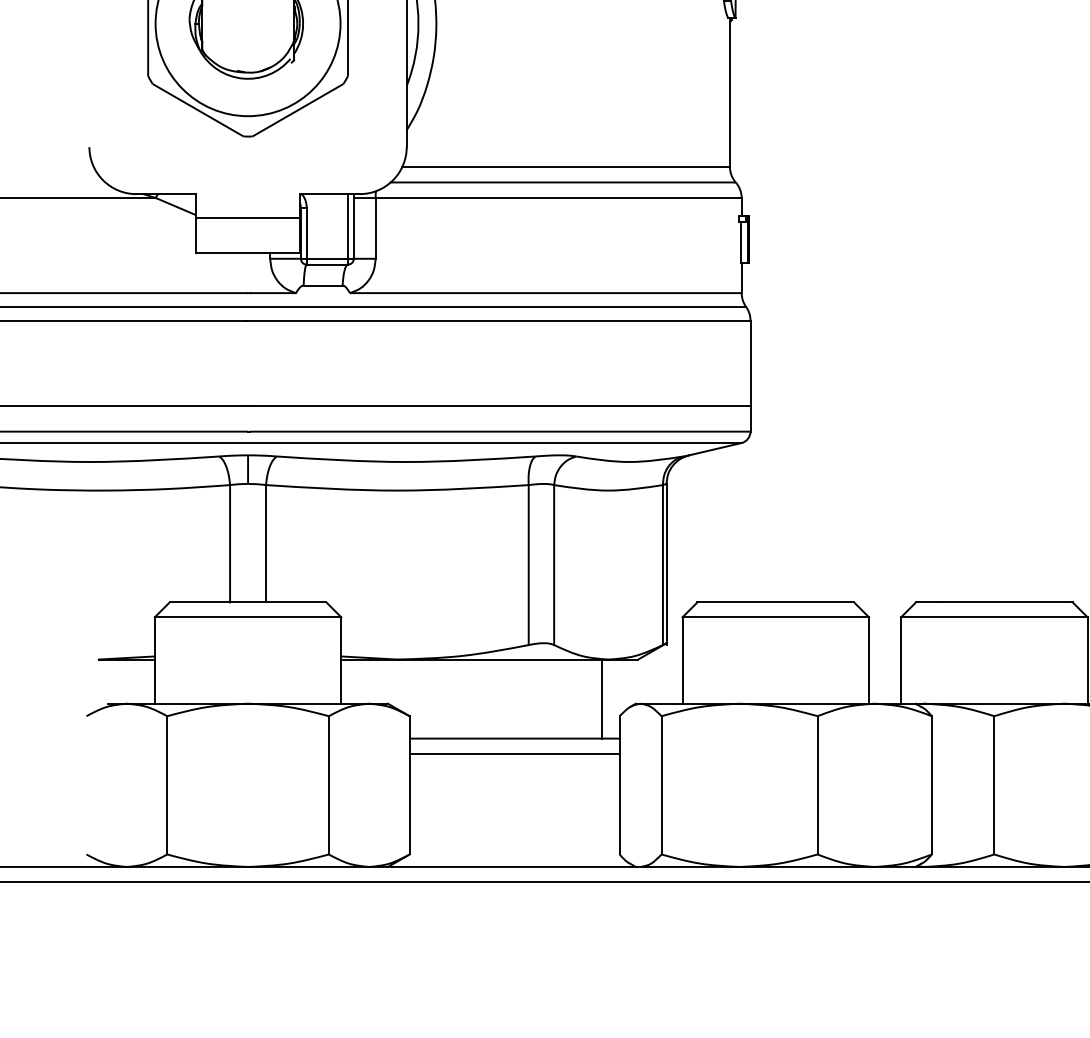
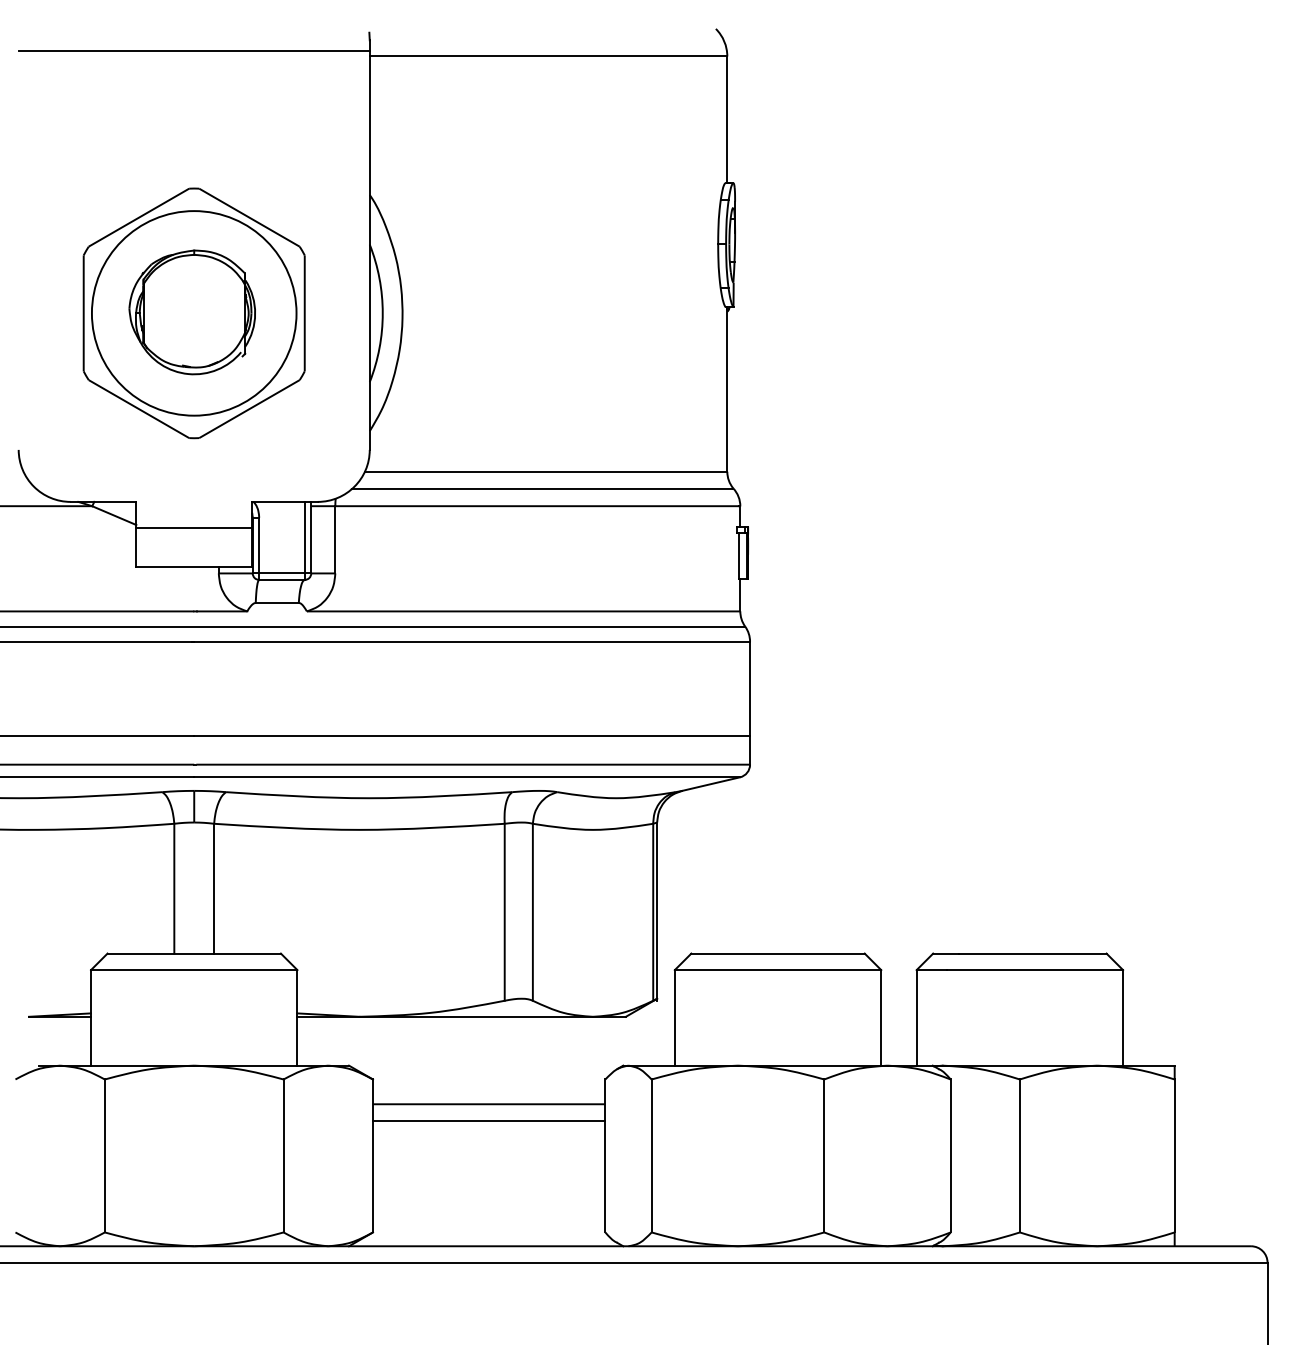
line: (602, 699) -> (586, 1060), removed

